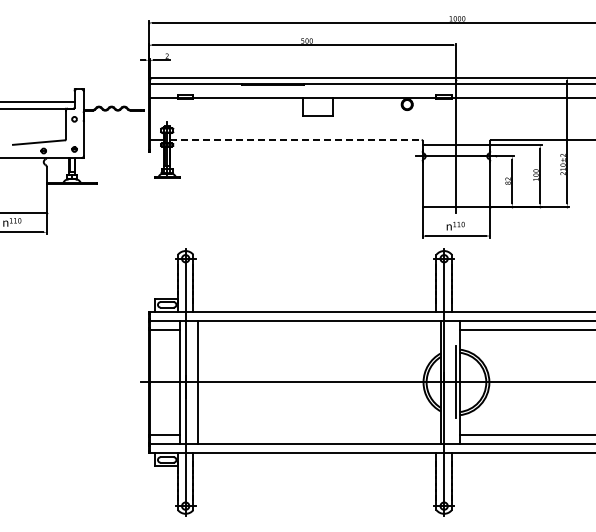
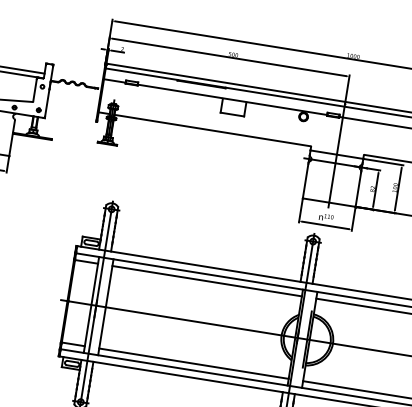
line: (295, 140) -> (212, 130), dashed -> solid
line: (319, 329) -> (207, 281), added
line: (319, 435) -> (193, 363), added

